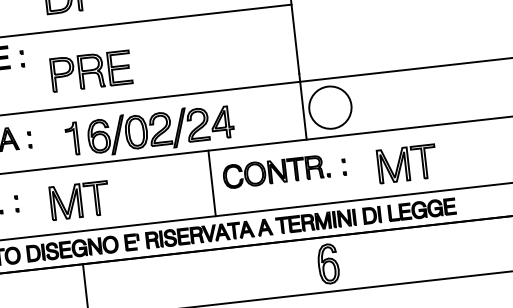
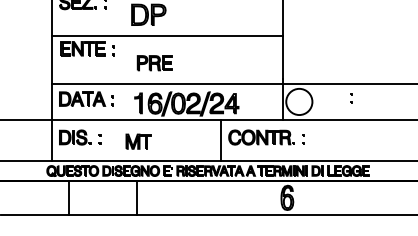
part: (90, 71) -> (154, 63), size x0.7
part: (413, 92) -> (351, 98), added
part: (406, 163) -> (342, 141), removed
part: (79, 200) -> (138, 141), size x0.7

